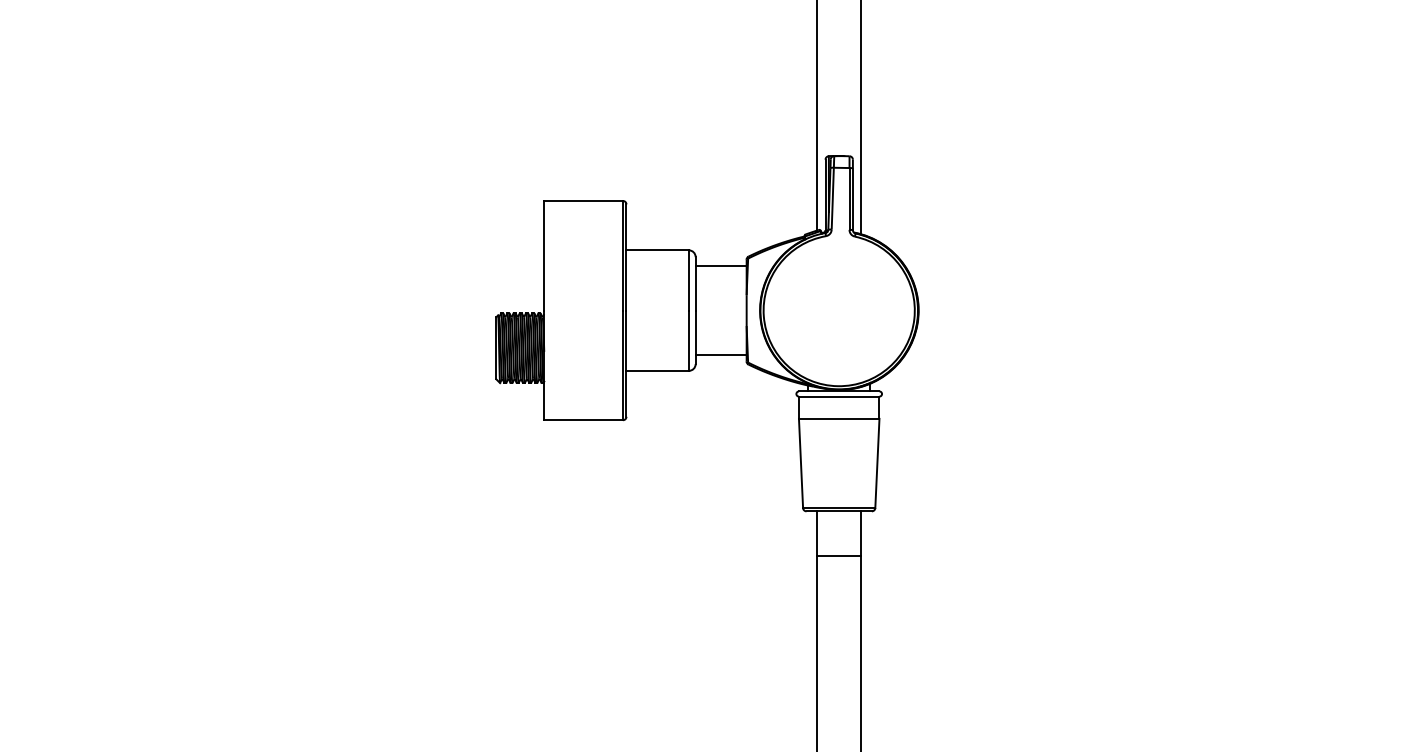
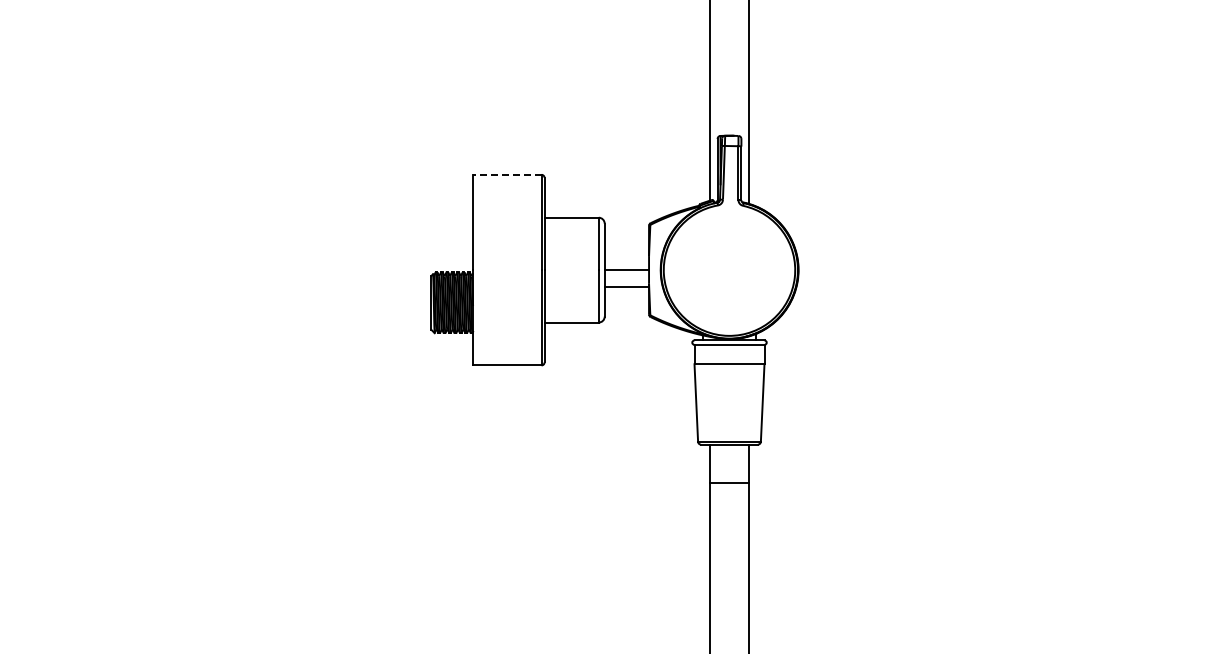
line: (582, 200) -> (506, 174), solid -> dashed
line: (720, 266) -> (626, 270), moved
line: (720, 354) -> (626, 286), moved

